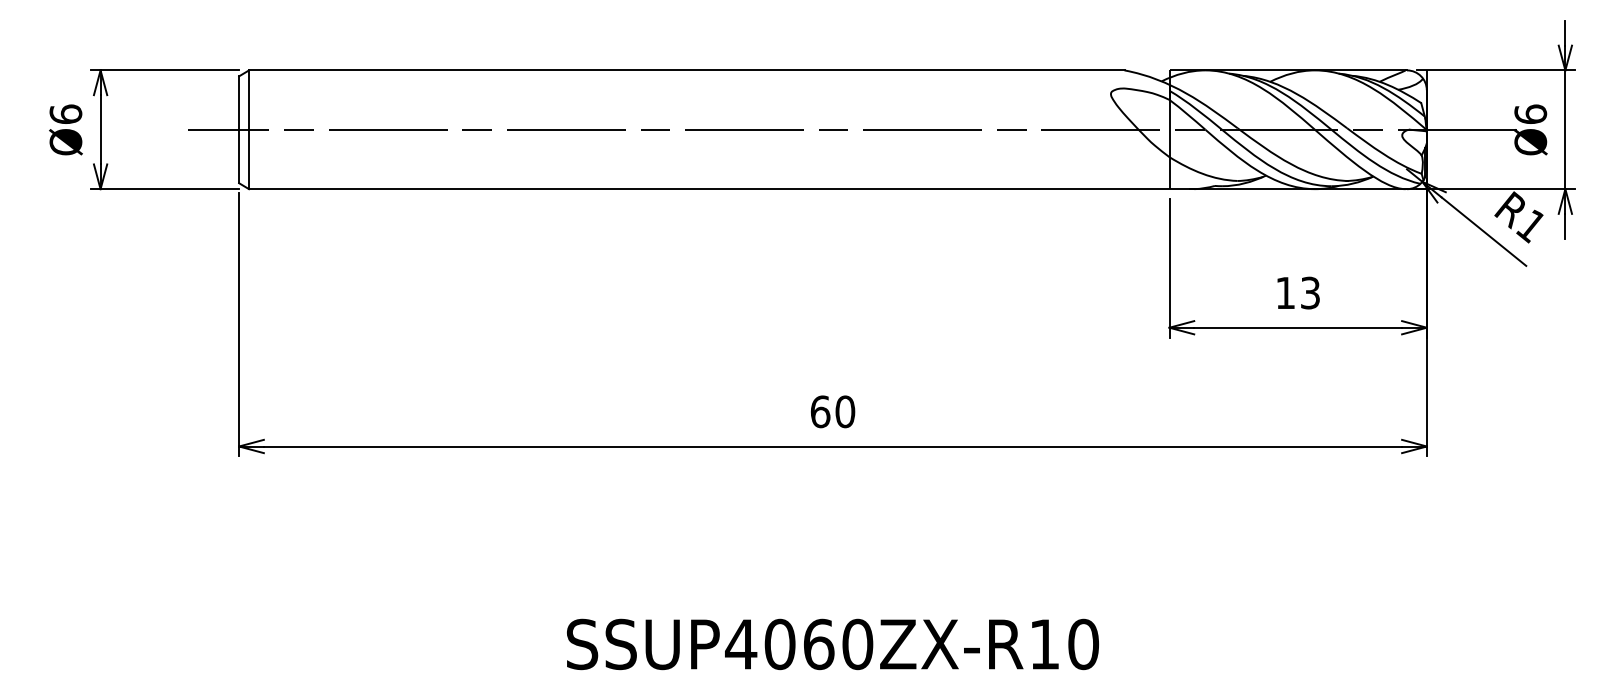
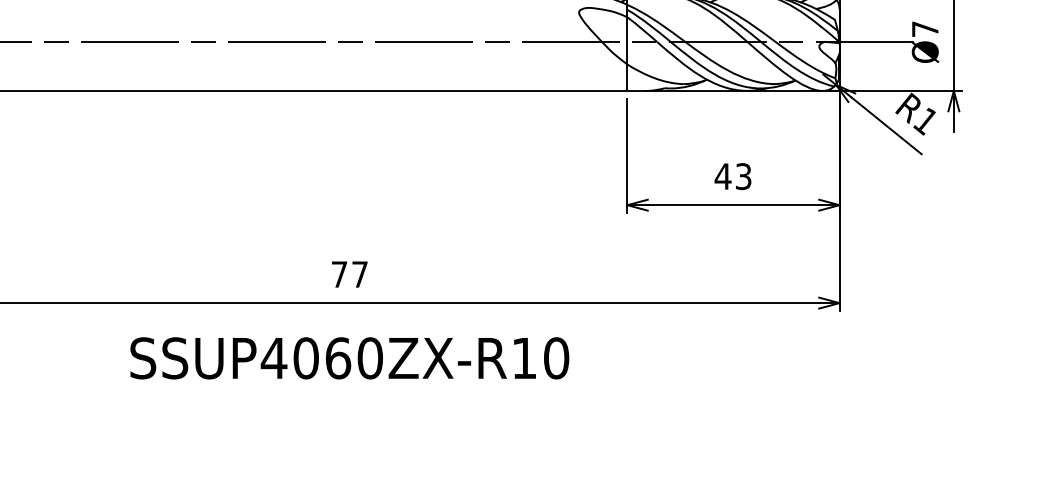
text: (1530, 113) -> (925, 28), Ø6 -> Ø7
text: (1285, 292) -> (723, 176), 13 -> 43
text: (832, 411) -> (349, 274), 60 -> 77
text: (832, 644) -> (349, 358), moved

